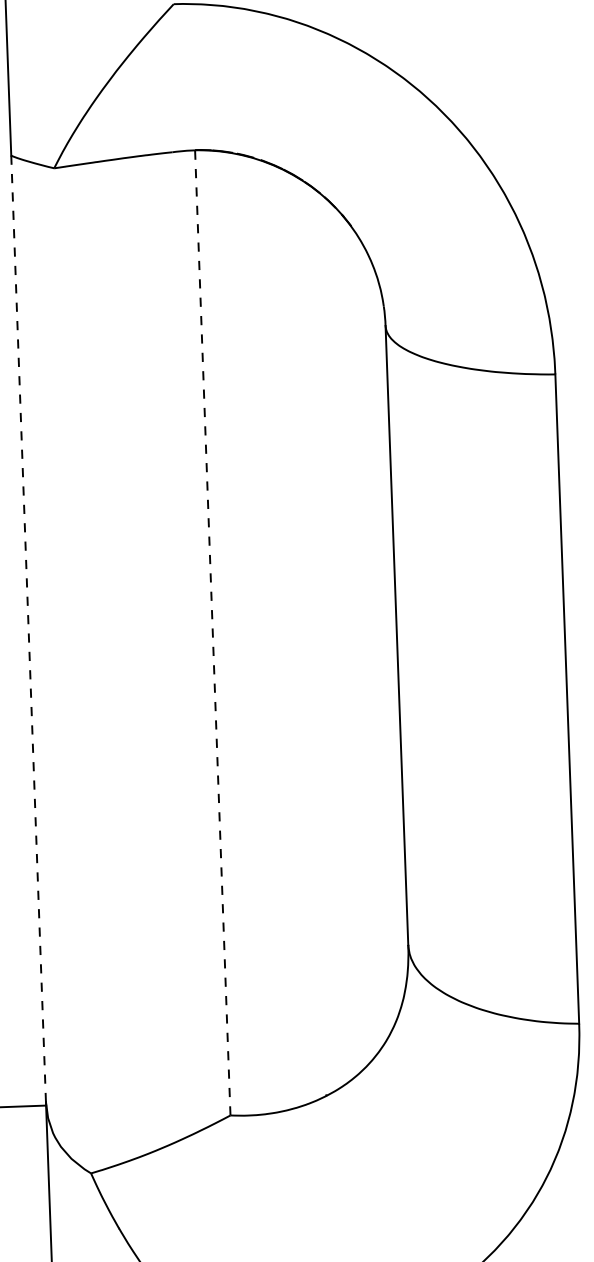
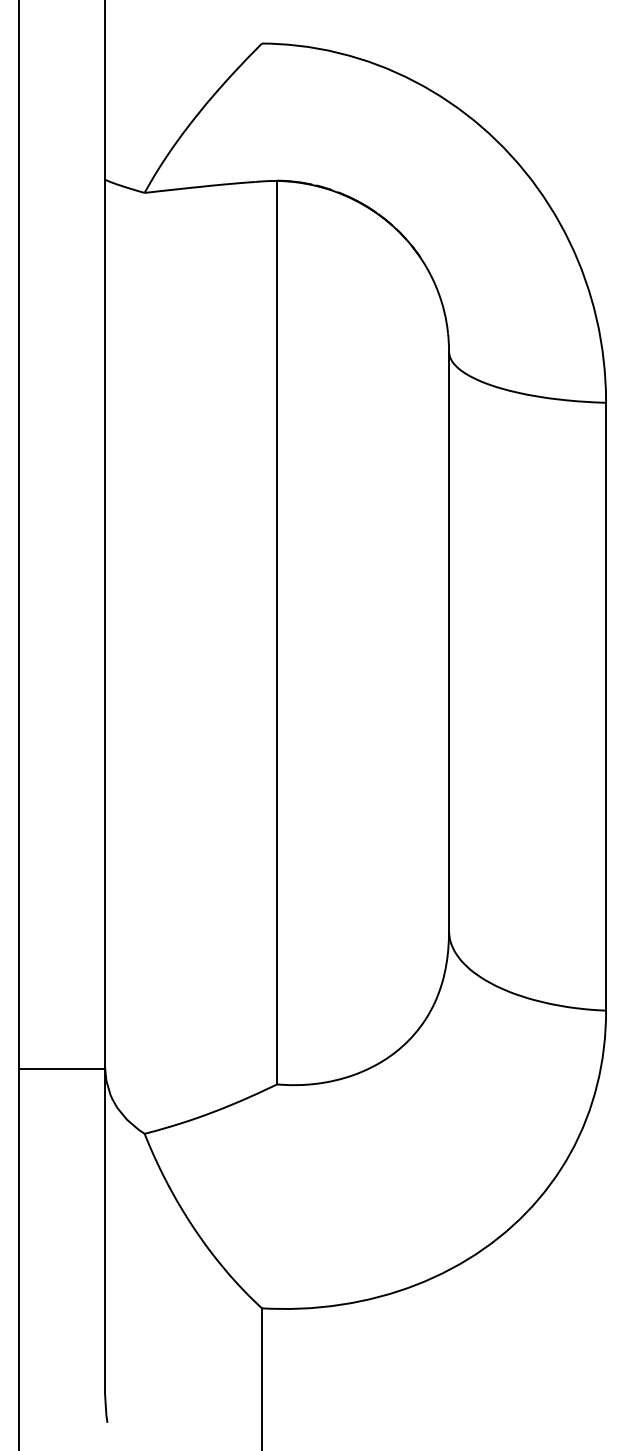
line: (28, 628) -> (104, 622), dashed -> solid
line: (212, 632) -> (276, 632), dashed -> solid

